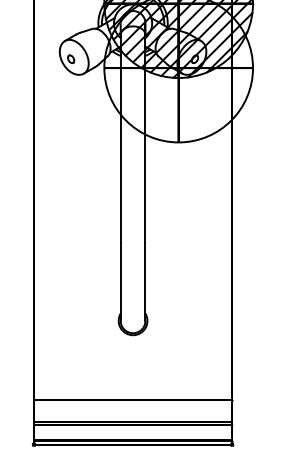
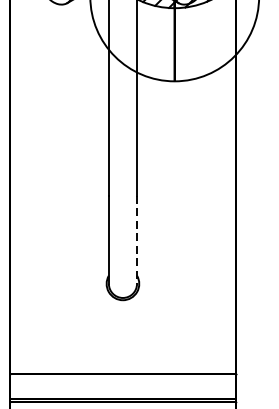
line: (145, 282) -> (137, 240), solid -> dashed

